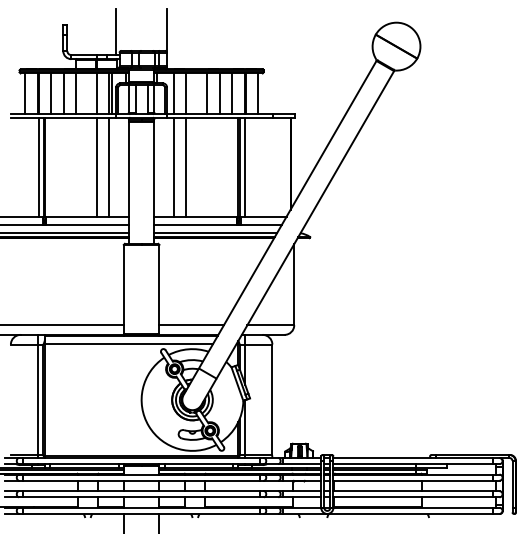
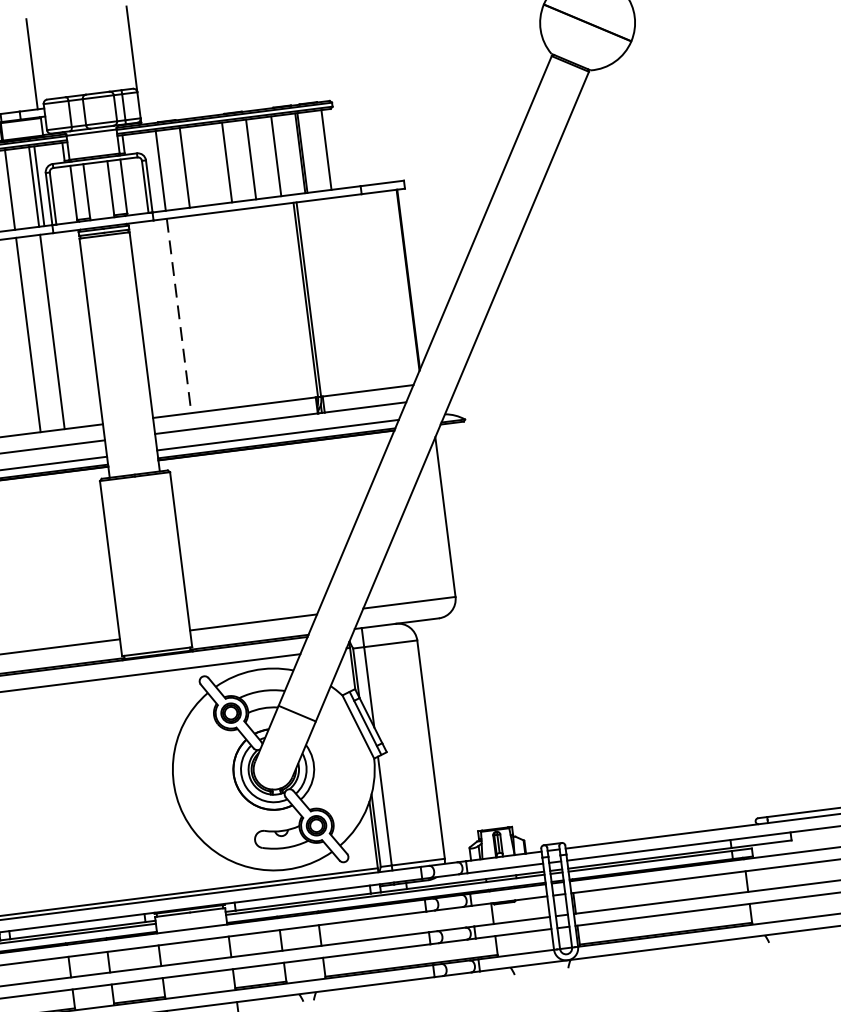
line: (186, 166) -> (203, 311), removed
line: (244, 166) -> (318, 296), removed
line: (173, 167) -> (178, 316), solid -> dashed

